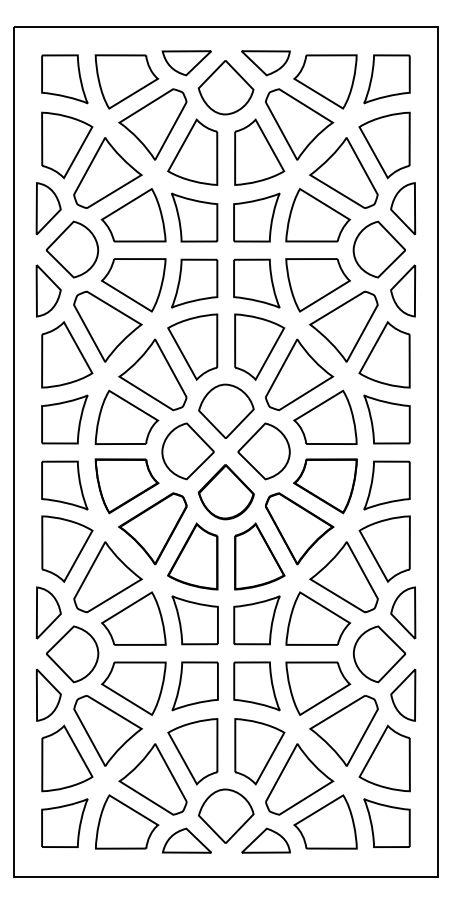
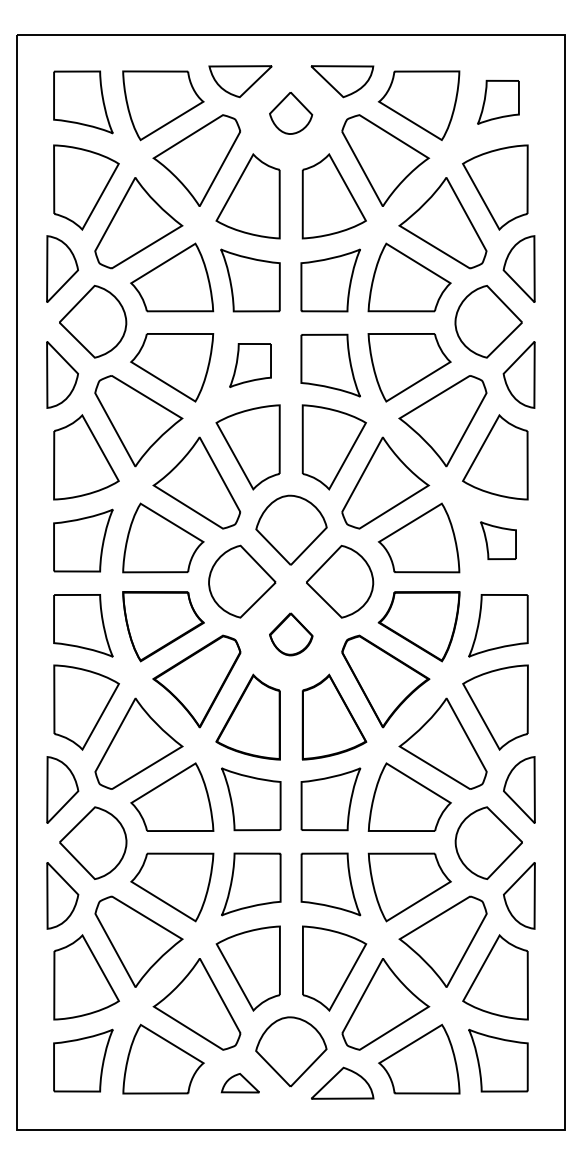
part: (386, 79) -> (497, 102), size x0.7
part: (225, 87) -> (290, 112), size x0.6
part: (194, 283) -> (250, 365), size x0.7
part: (386, 419) -> (497, 540), size x0.6
part: (225, 492) -> (290, 634), size x0.6
part: (186, 840) -> (240, 1083), size x0.6

